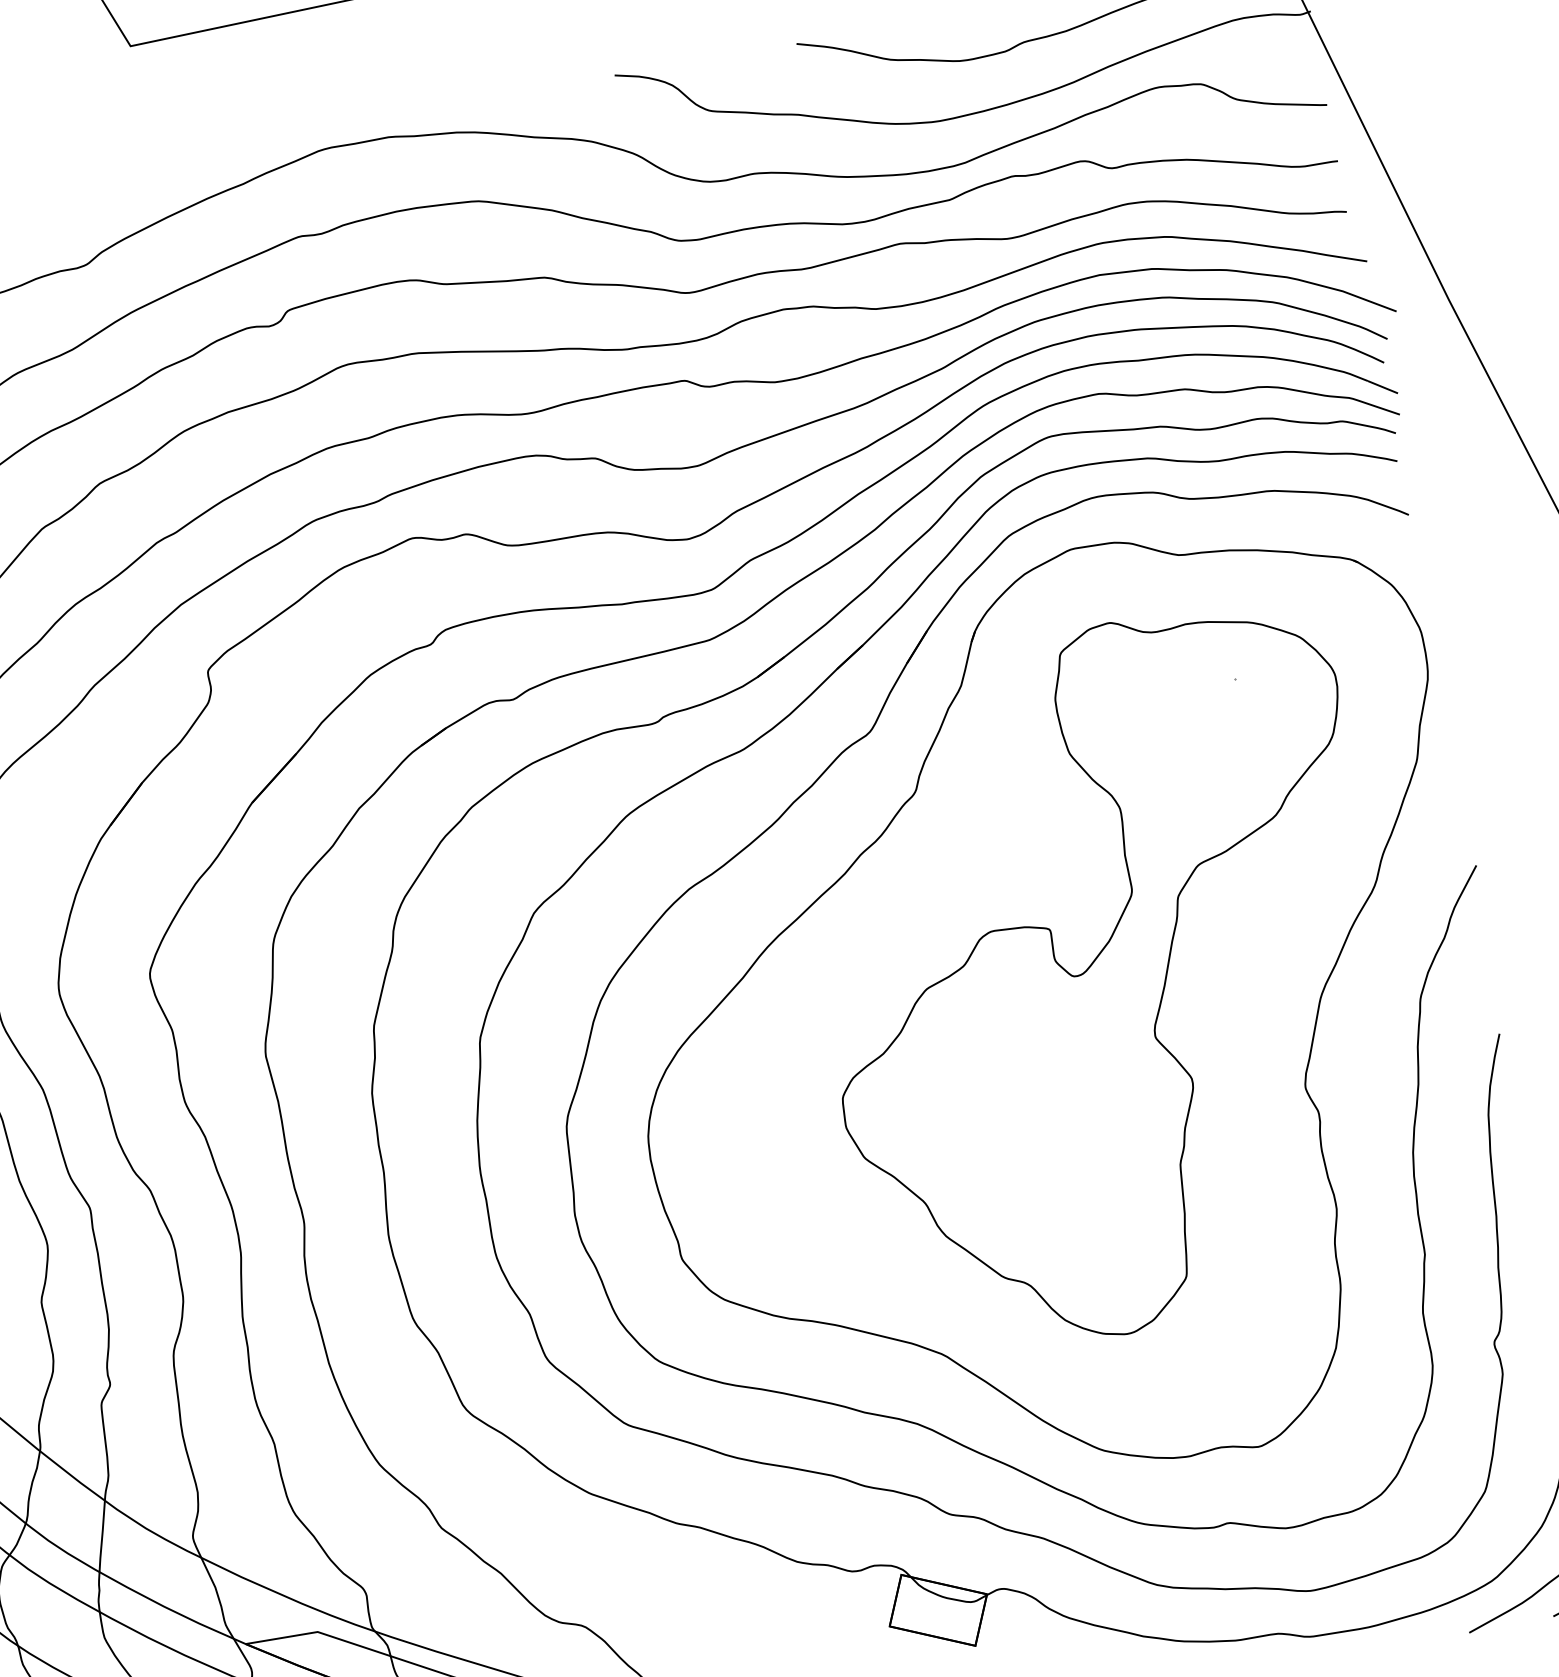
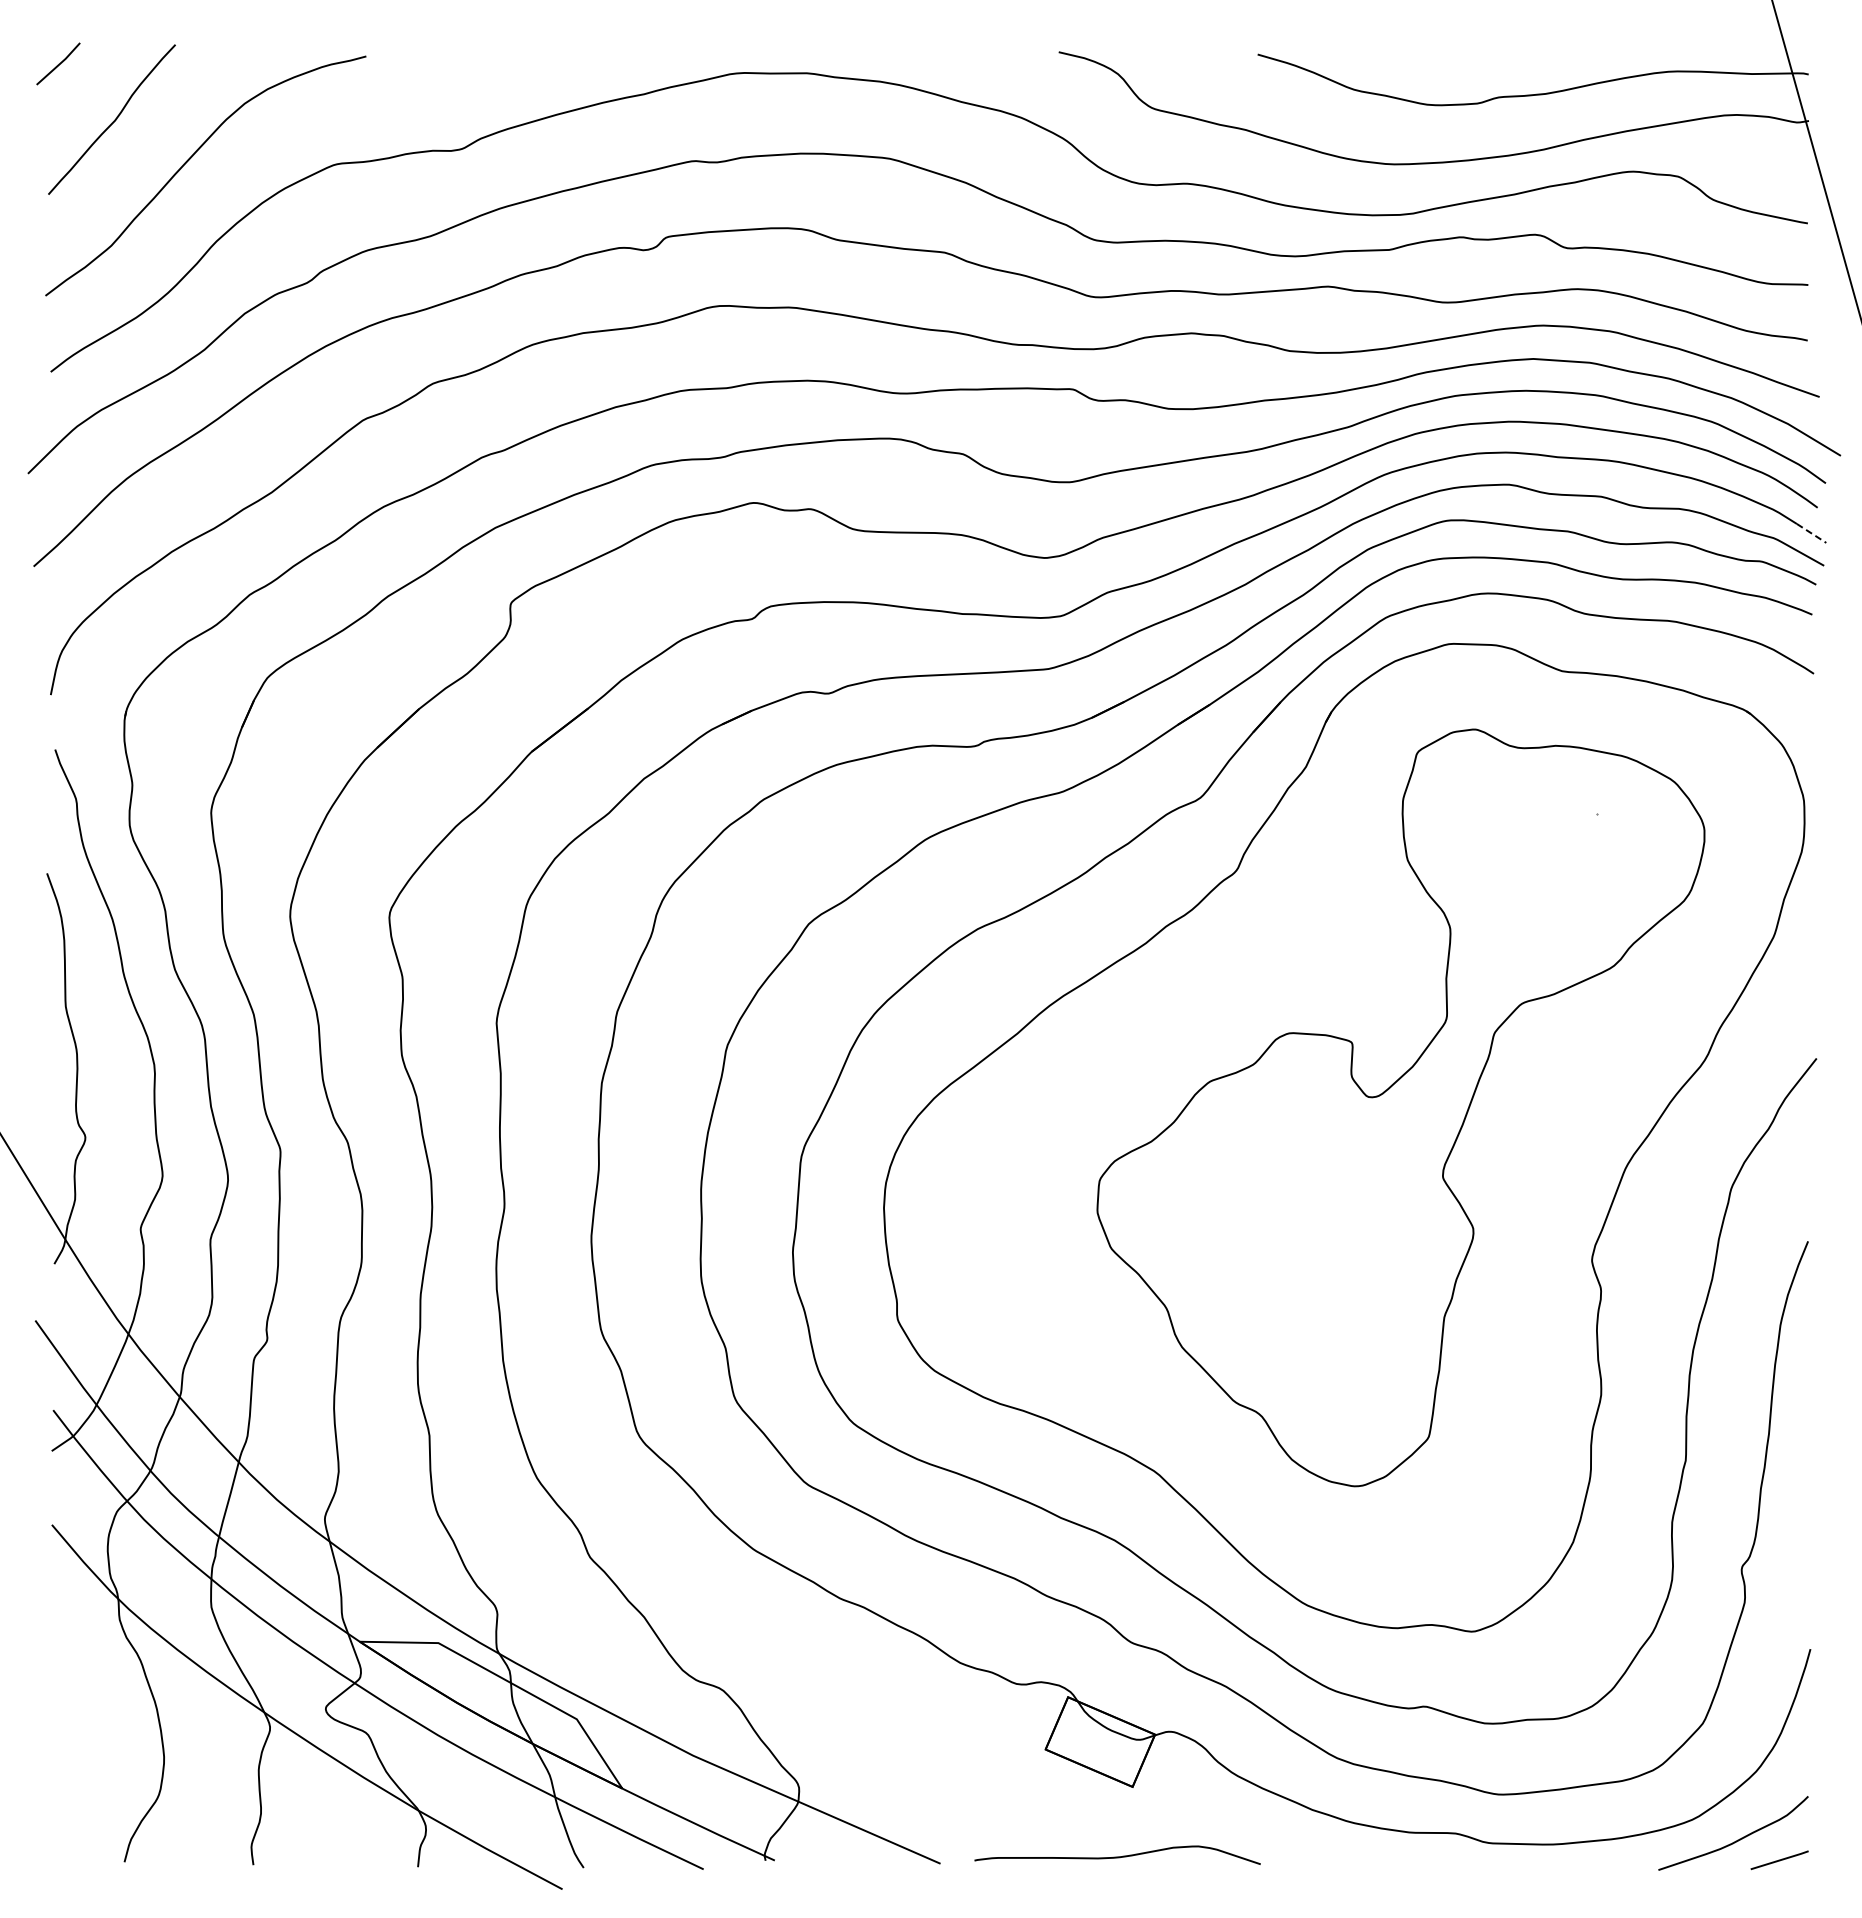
line: (1382, 387) -> (1811, 533), solid -> dashed

